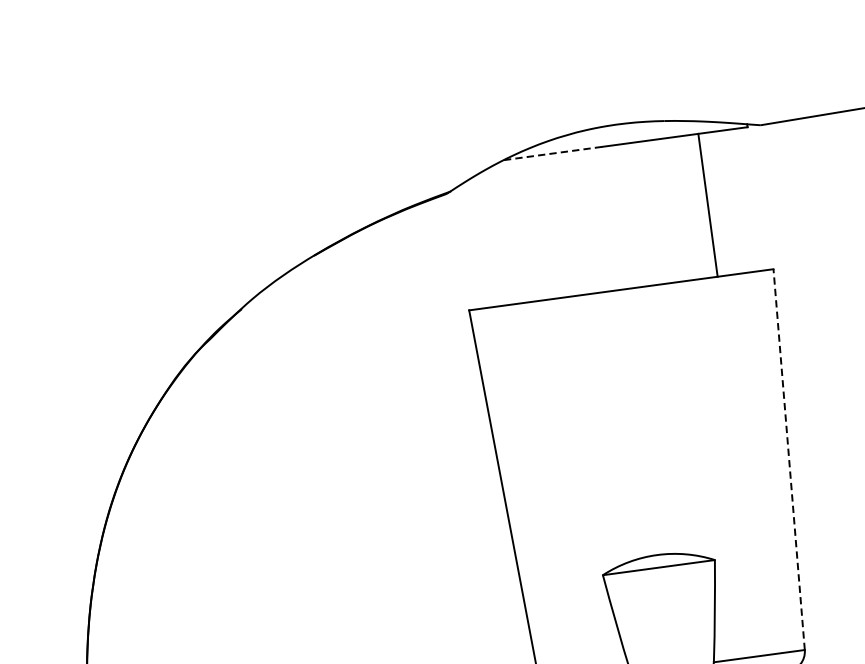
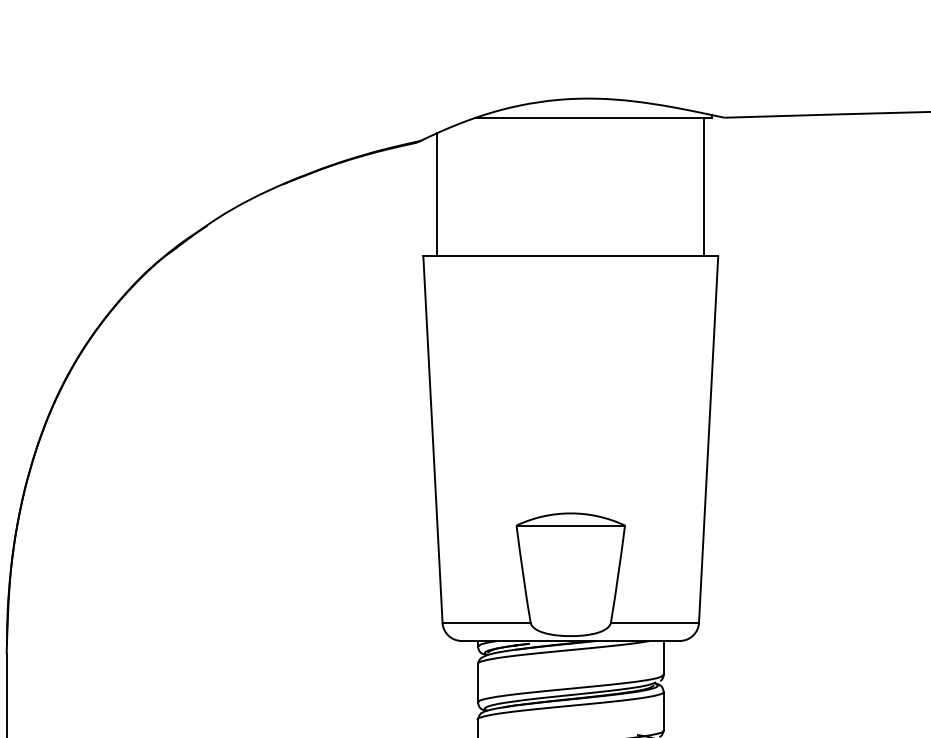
line: (553, 153) -> (523, 117), dashed -> solid
line: (708, 204) -> (704, 186), moved
line: (475, 244) -> (437, 194), added
line: (789, 459) -> (708, 439), dashed -> solid

